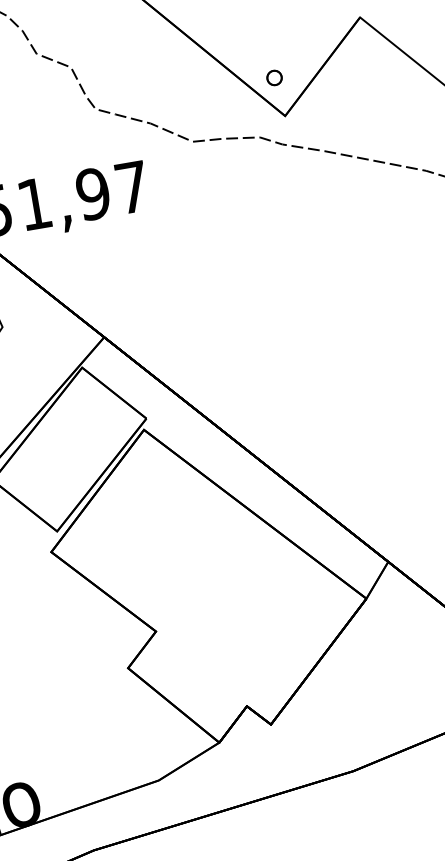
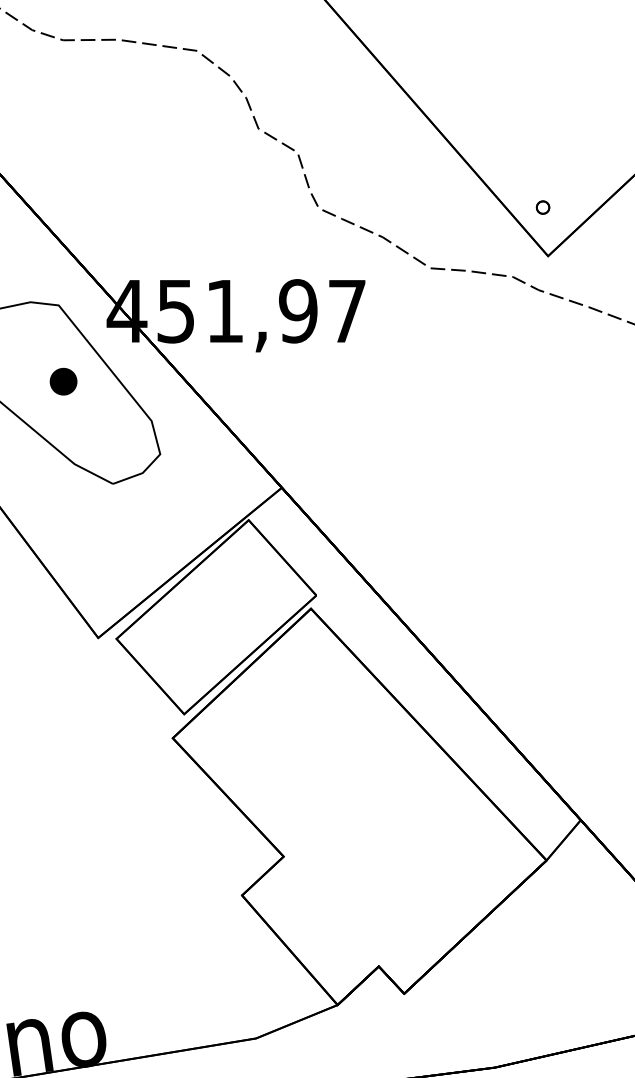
part: (274, 77) -> (542, 207), size x0.7

